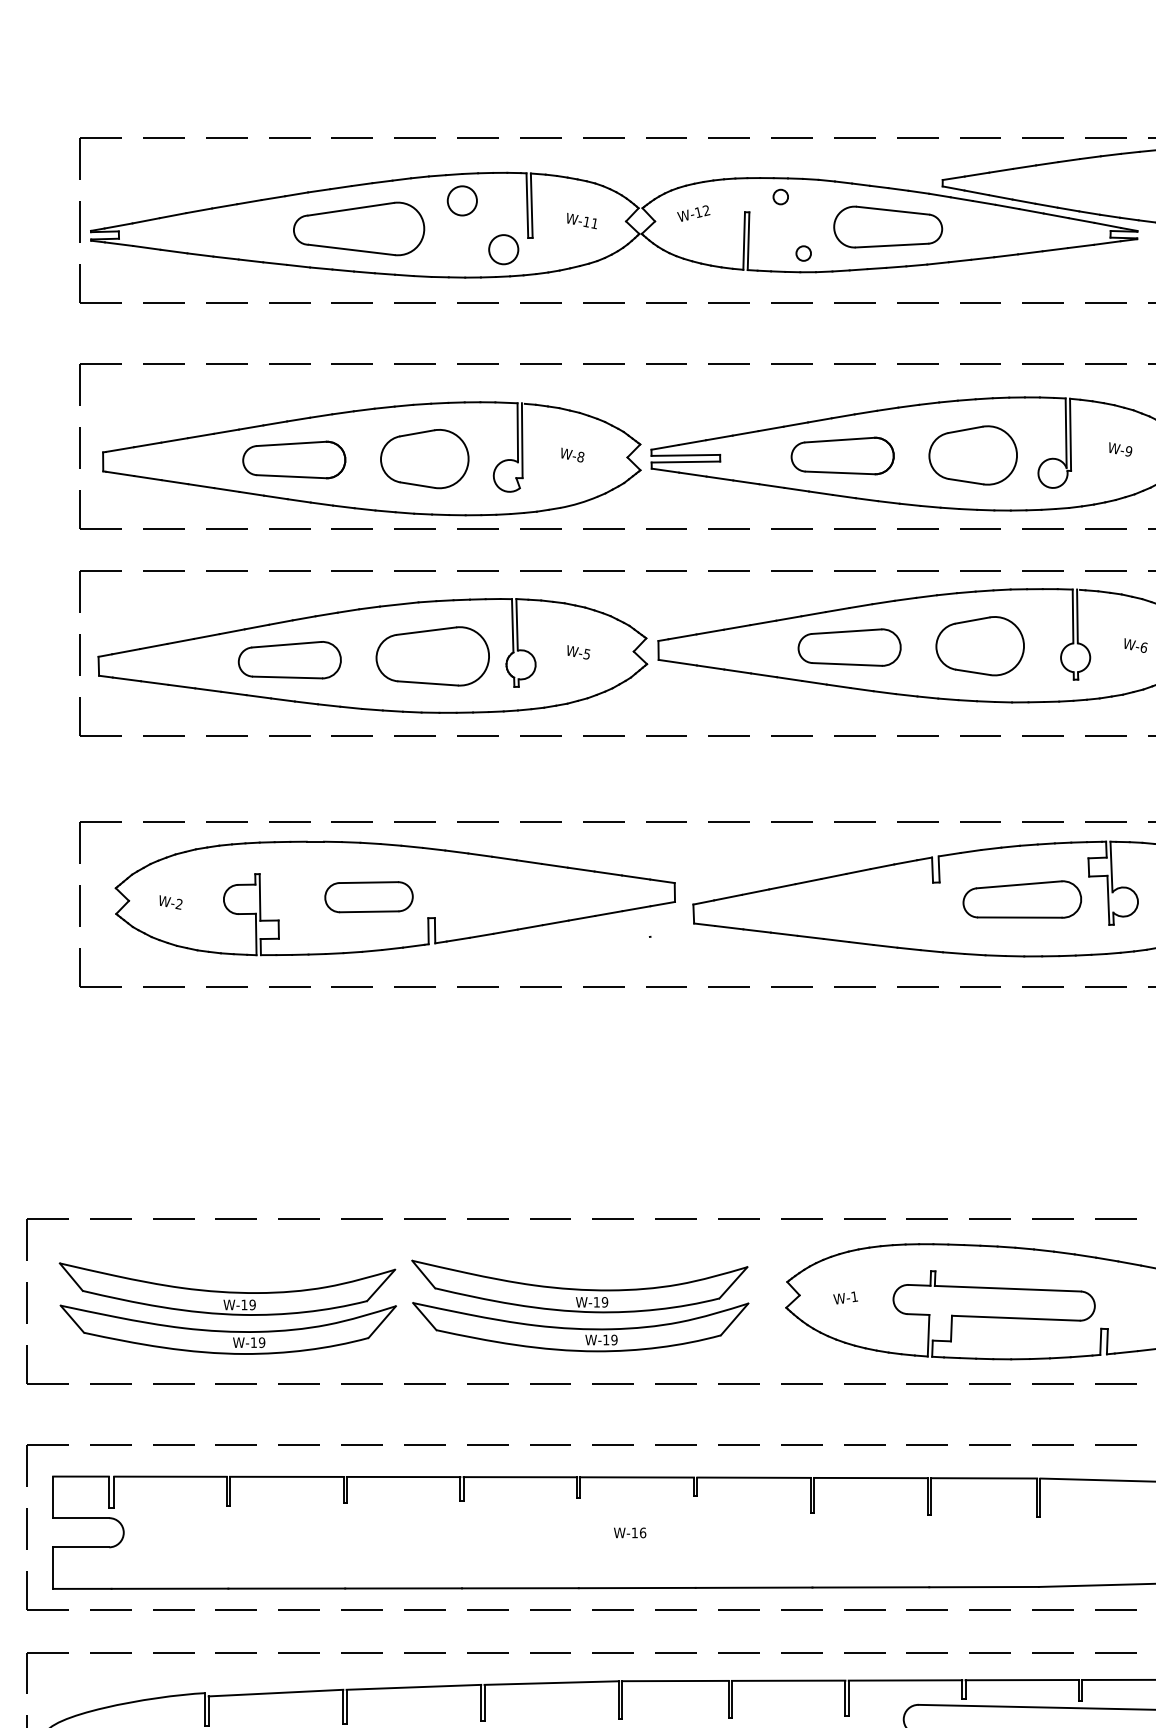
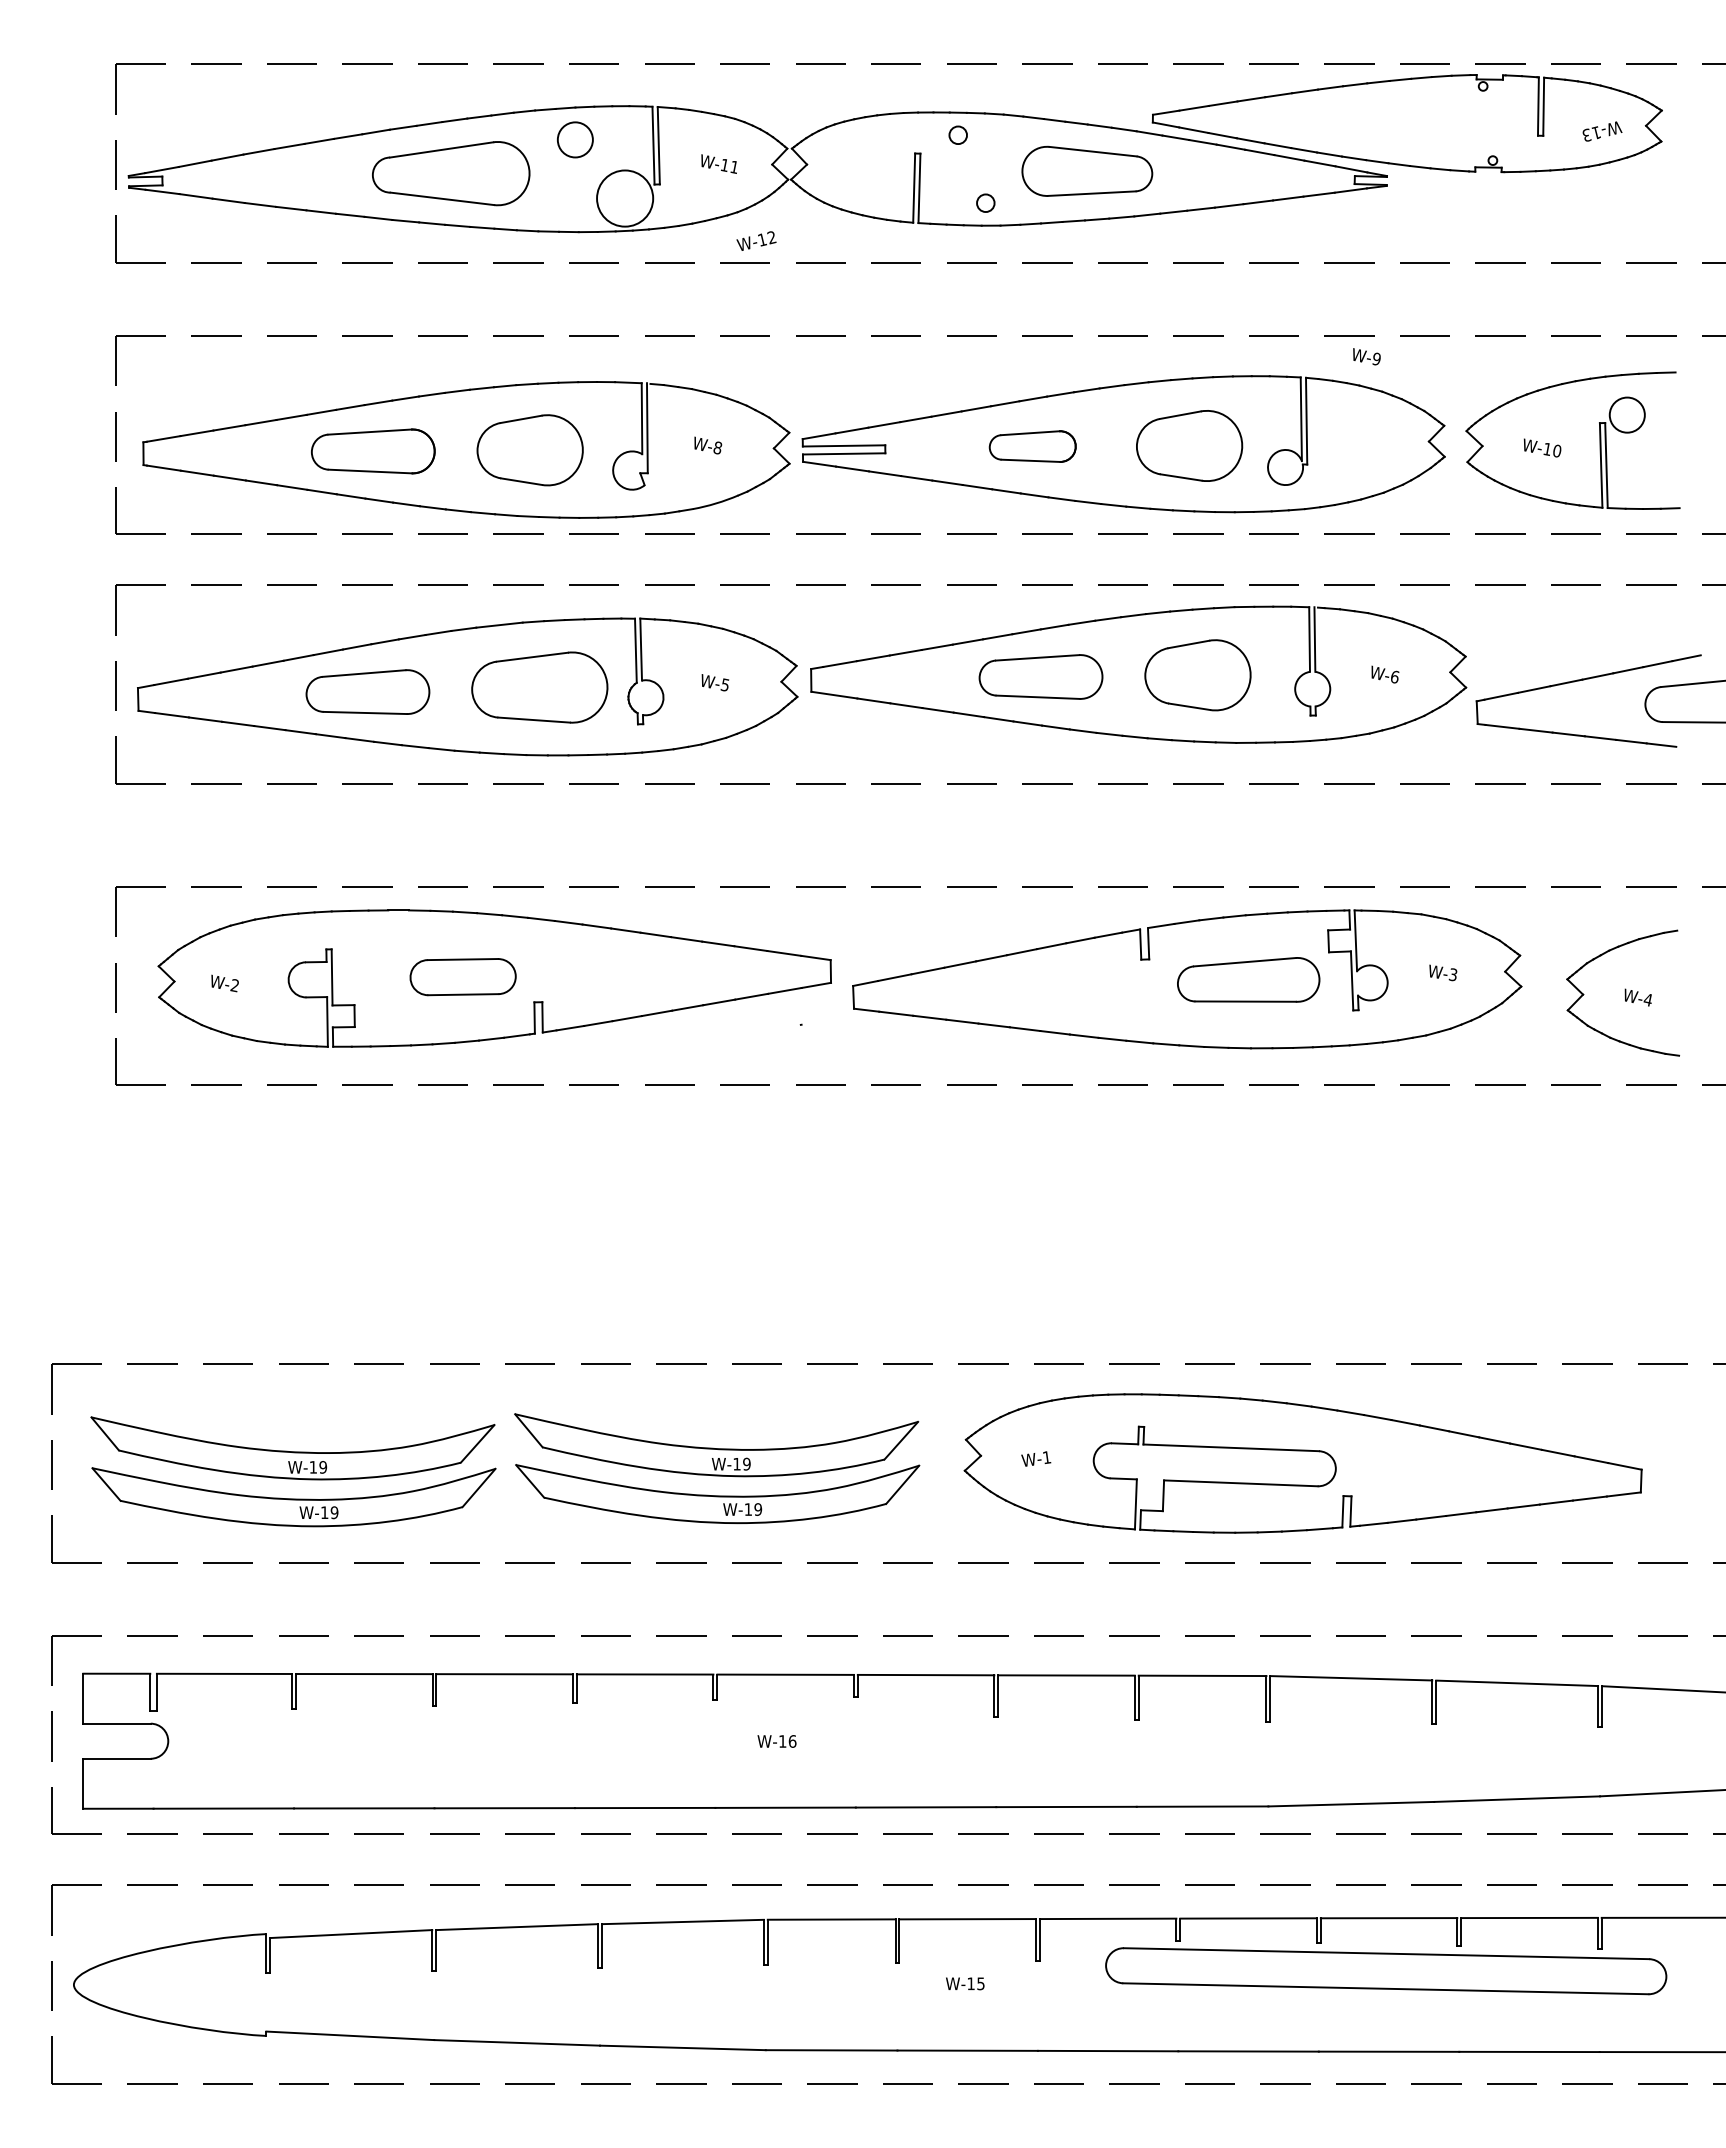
text: (693, 213) -> (756, 240), moved
circle: (503, 249) -> (624, 198), size x1.6
text: (1120, 449) -> (1366, 356), moved
part: (842, 455) -> (1032, 446), size x0.7

